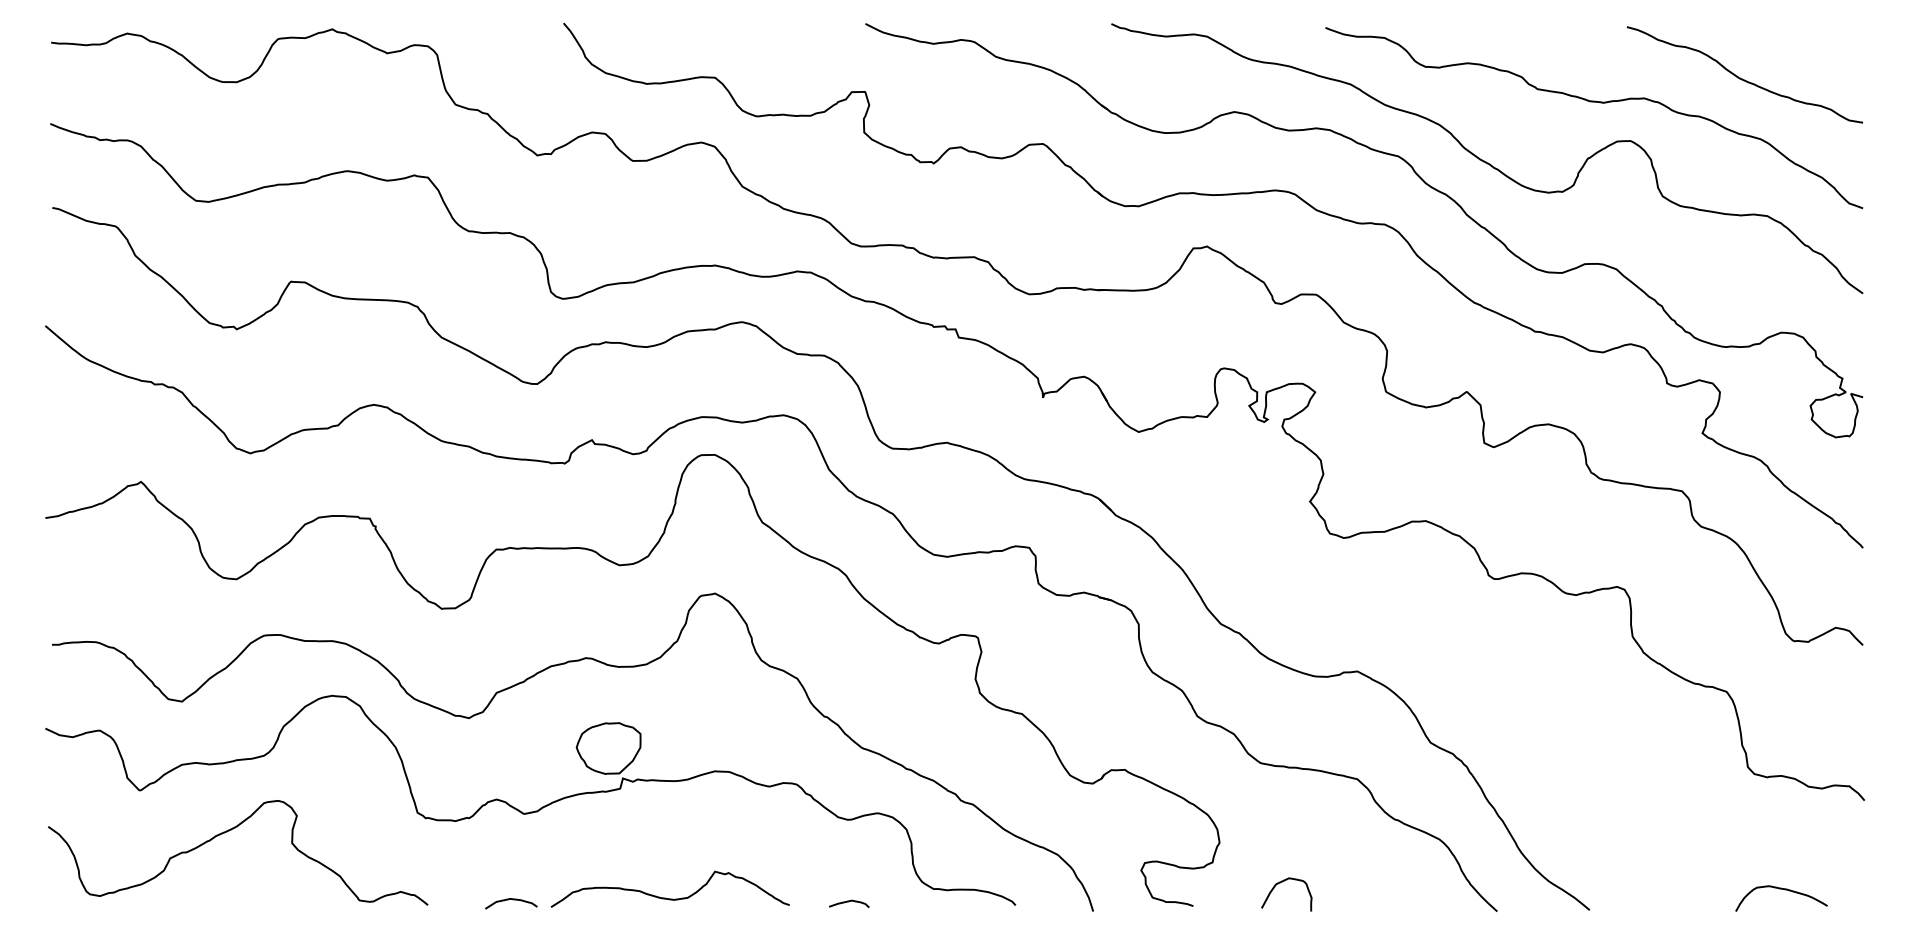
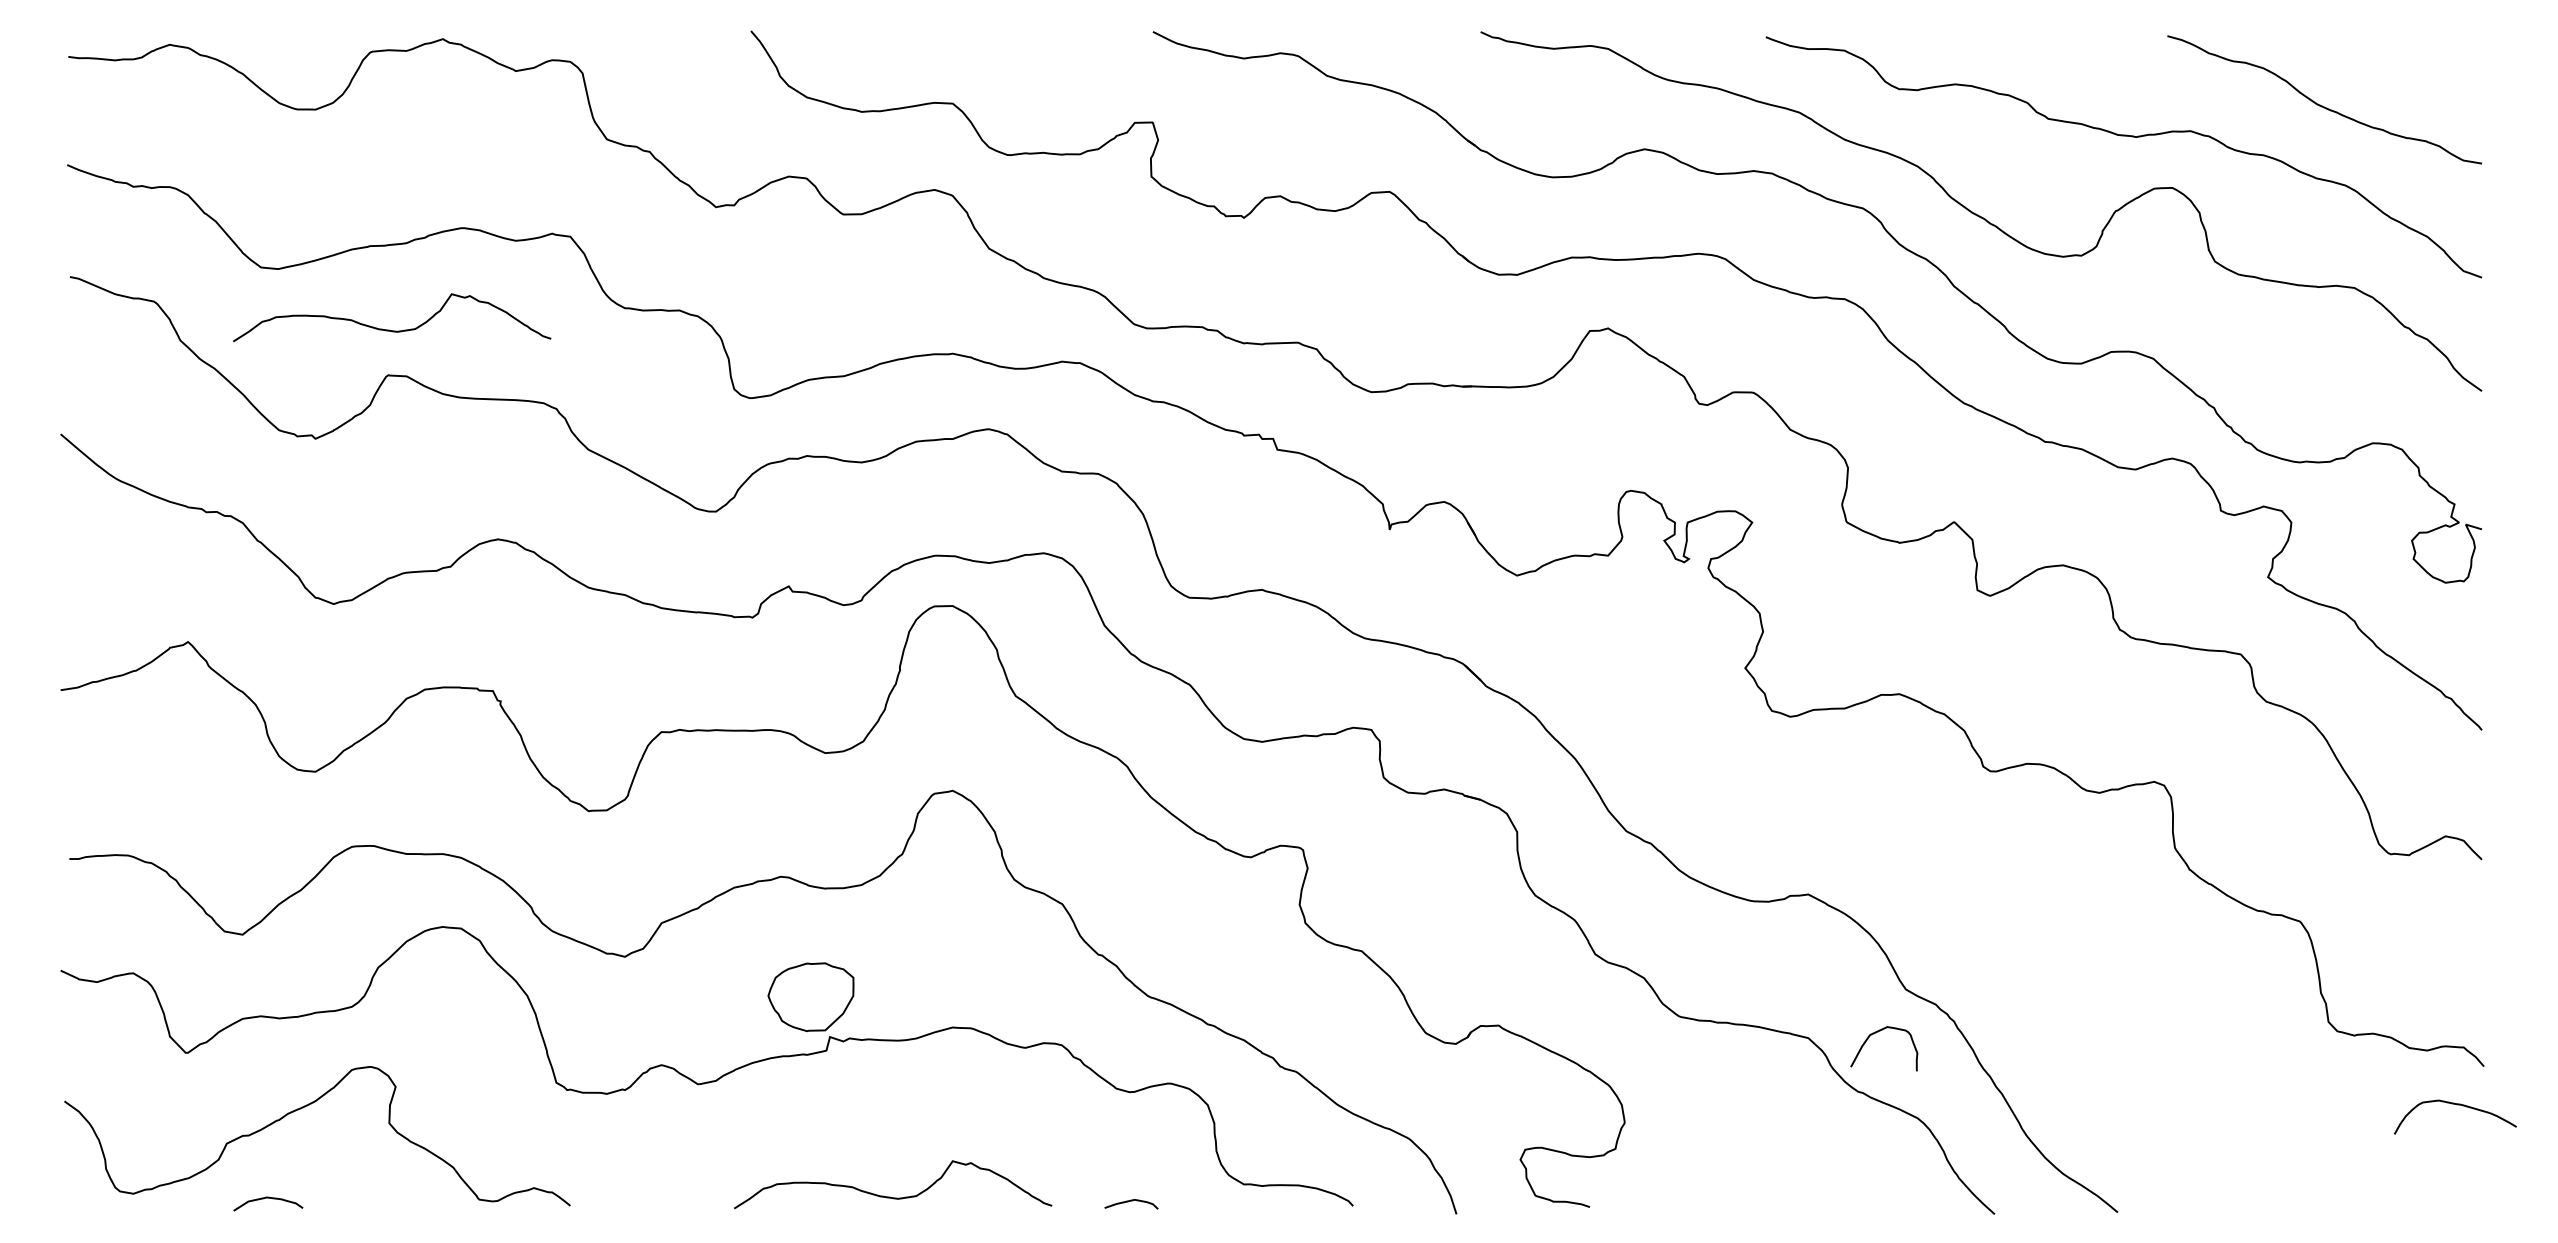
curve: (292, 247) -> (389, 329), added
curve: (1280, 883) -> (1876, 1033), moved
curve: (1783, 889) -> (2457, 1105), moved
curve: (511, 899) -> (268, 1198), moved

